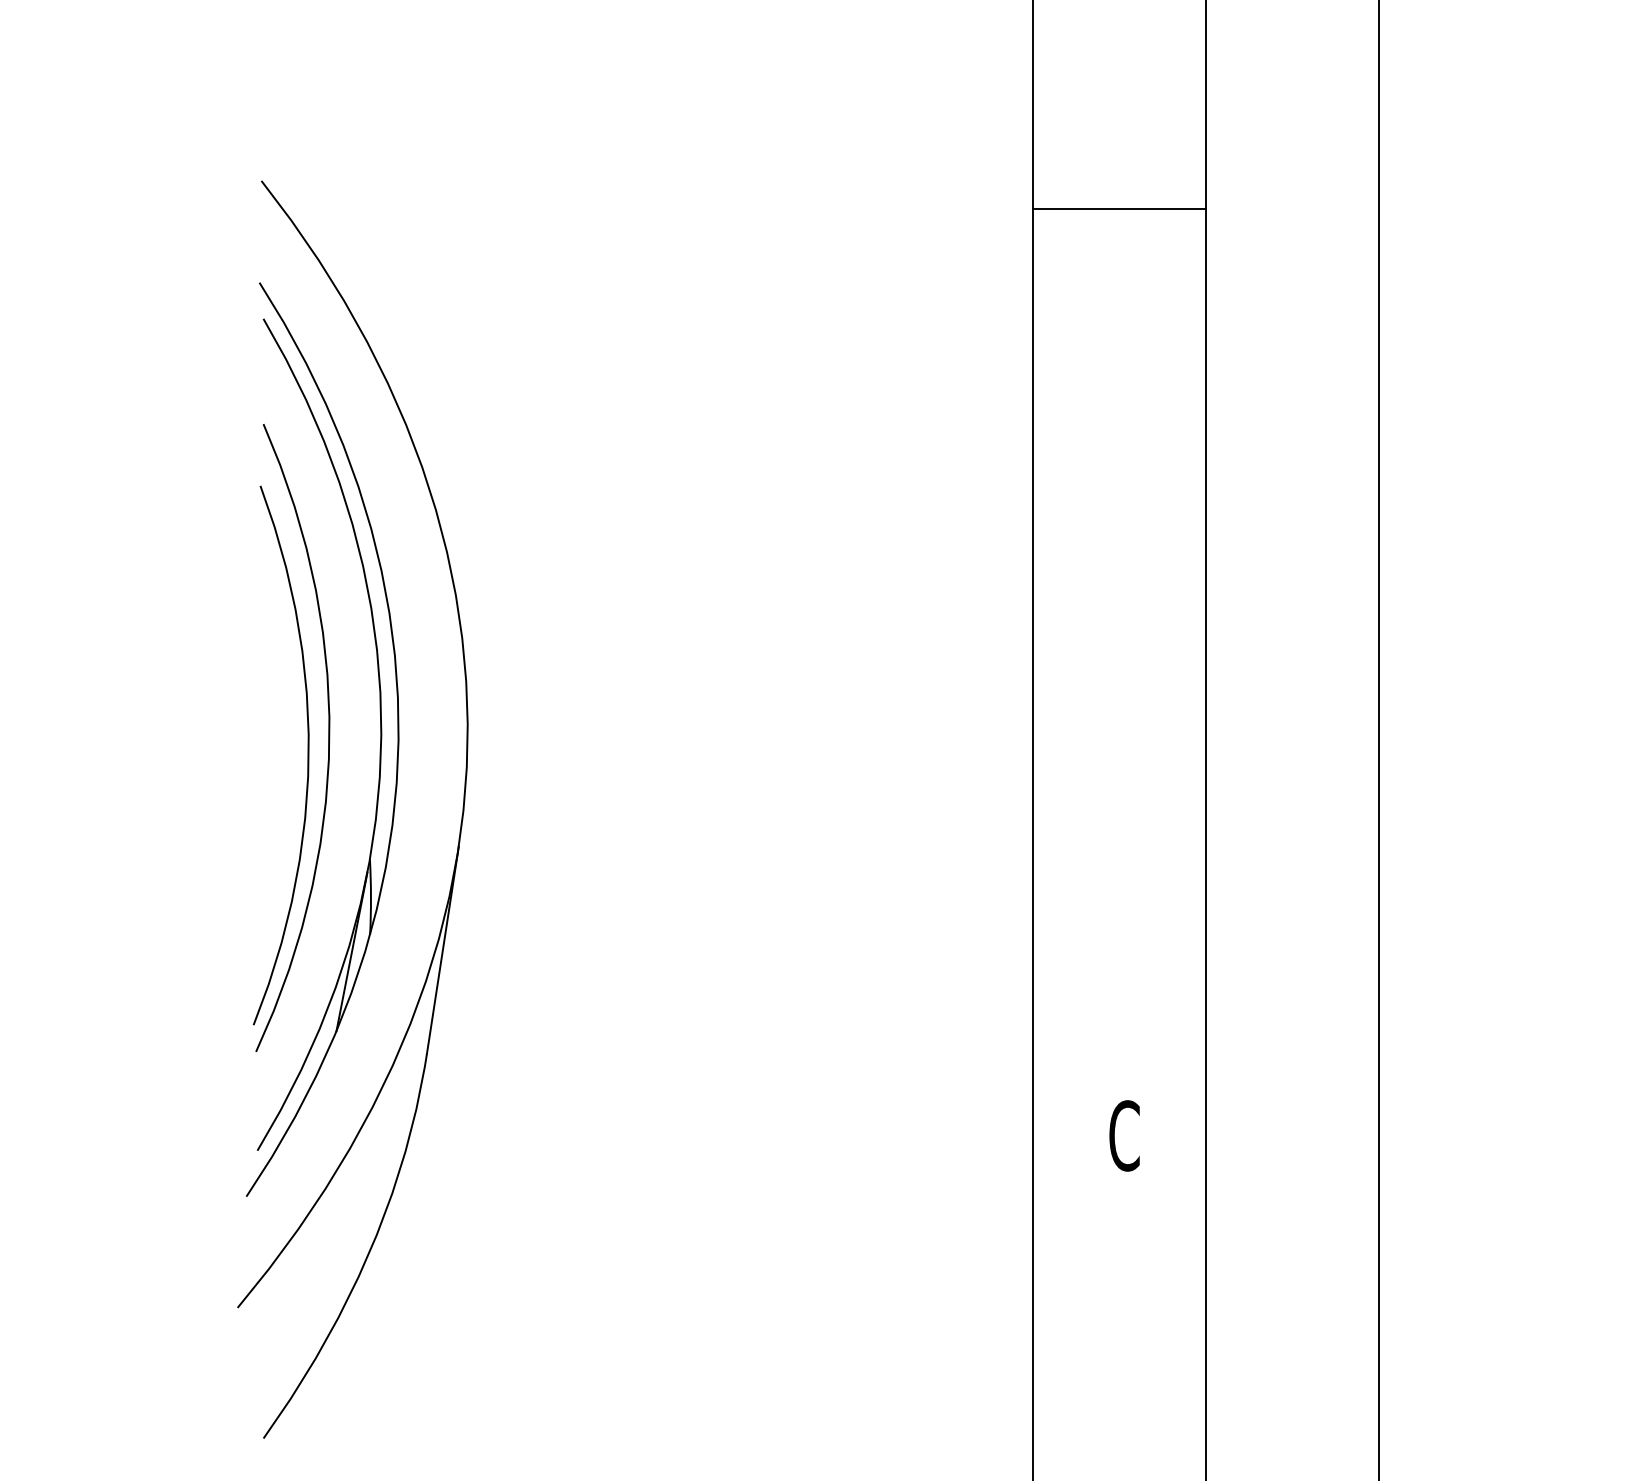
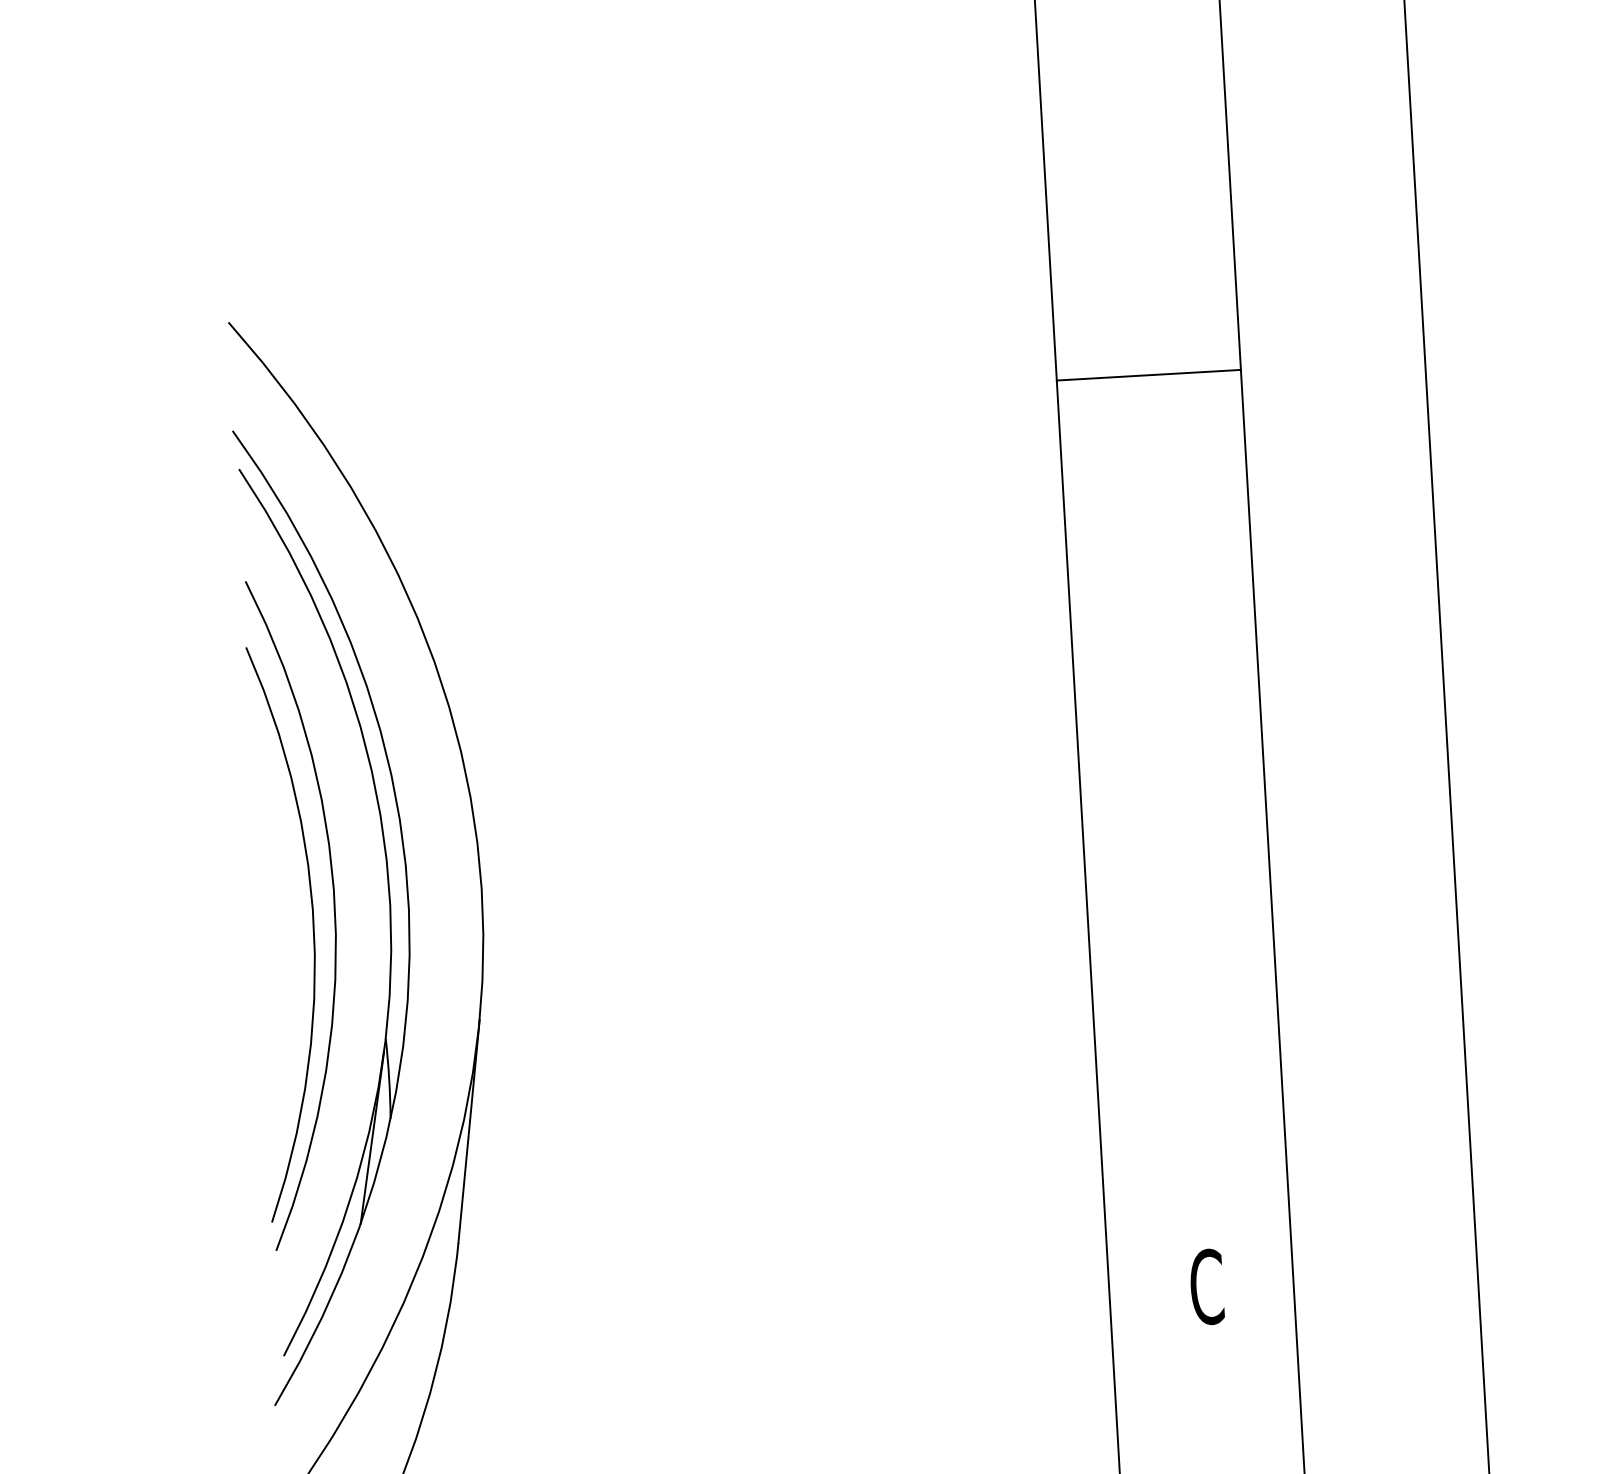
line: (1119, 209) -> (1149, 375), moved

